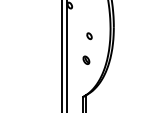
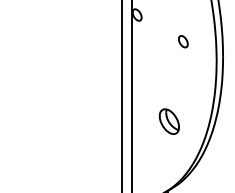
part: (89, 36) -> (183, 42), moved
part: (86, 60) -> (169, 122), size x1.67

